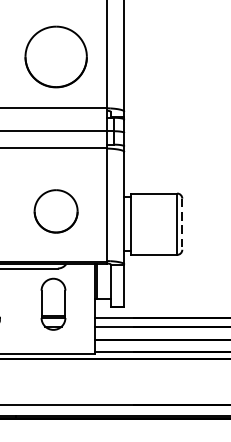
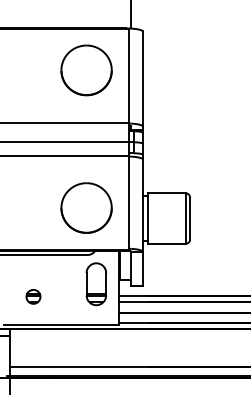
part: (56, 57) -> (86, 70), moved
part: (56, 210) -> (86, 207), size x1.43
line: (182, 224) -> (190, 218), dashed -> solid
part: (53, 304) -> (96, 284), moved

